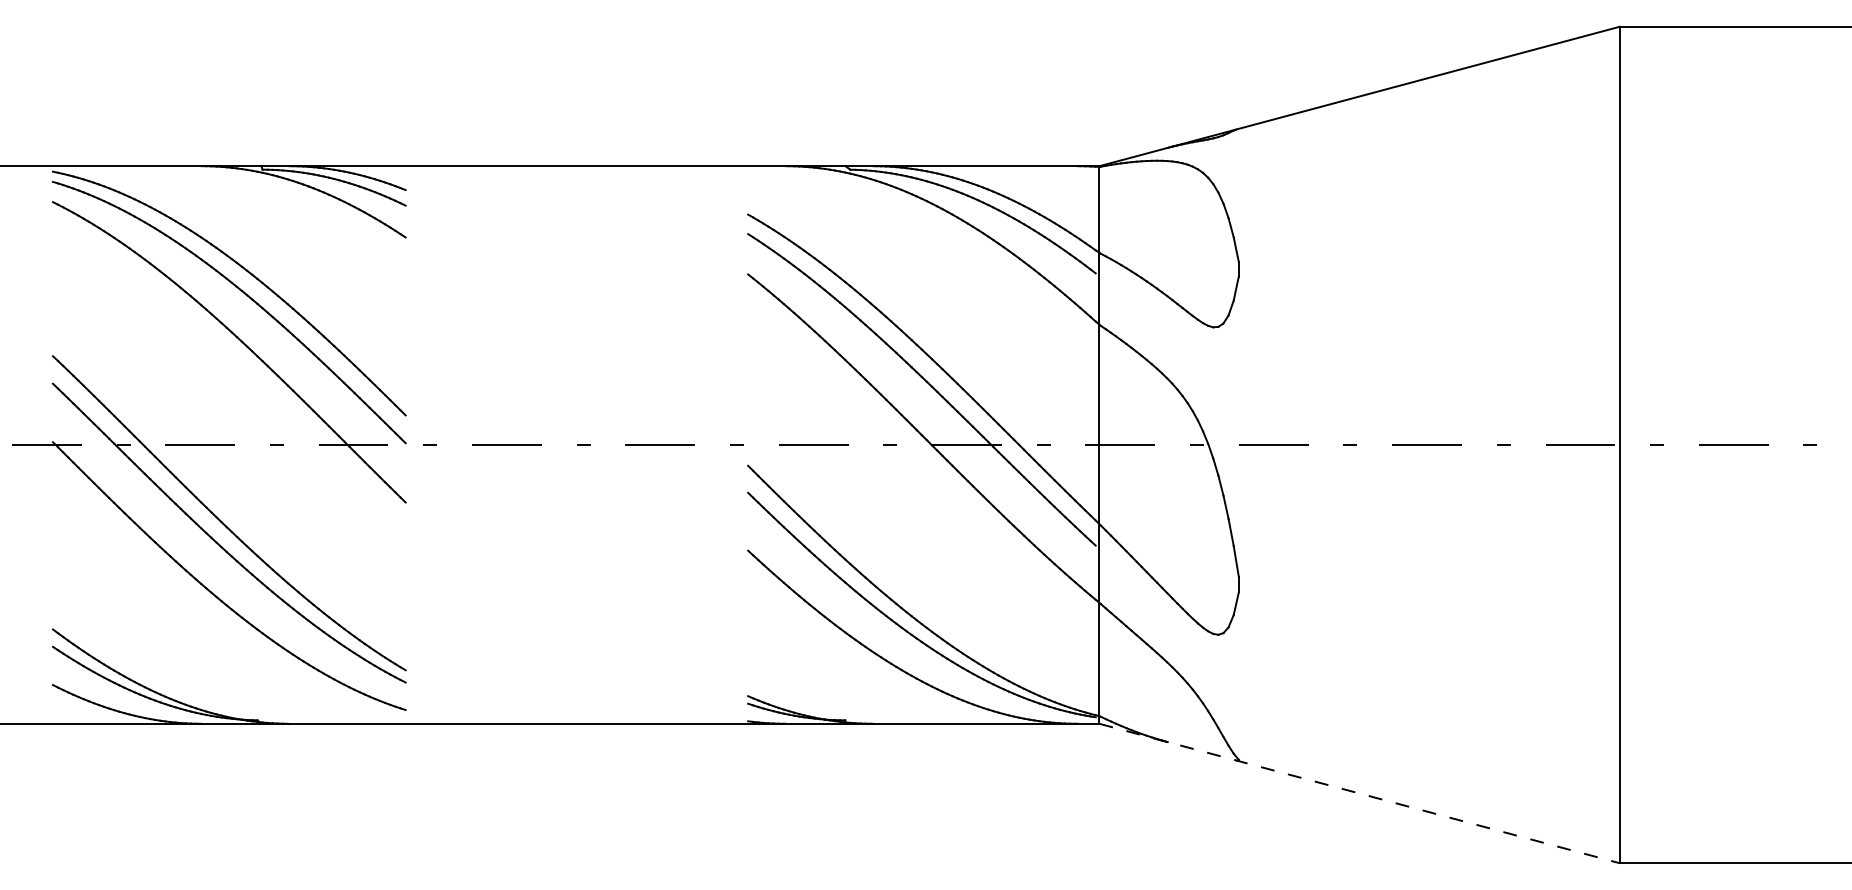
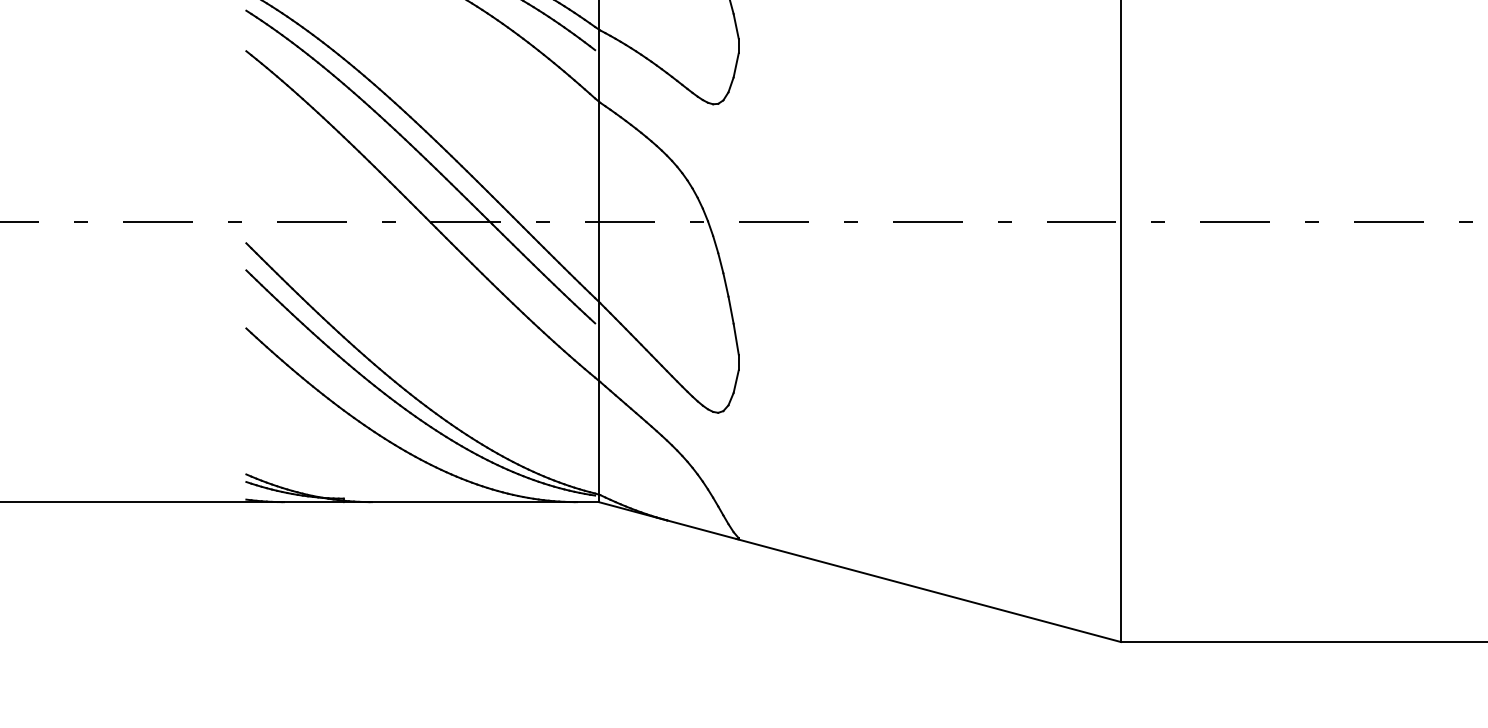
line: (1360, 793) -> (860, 572), dashed -> solid

